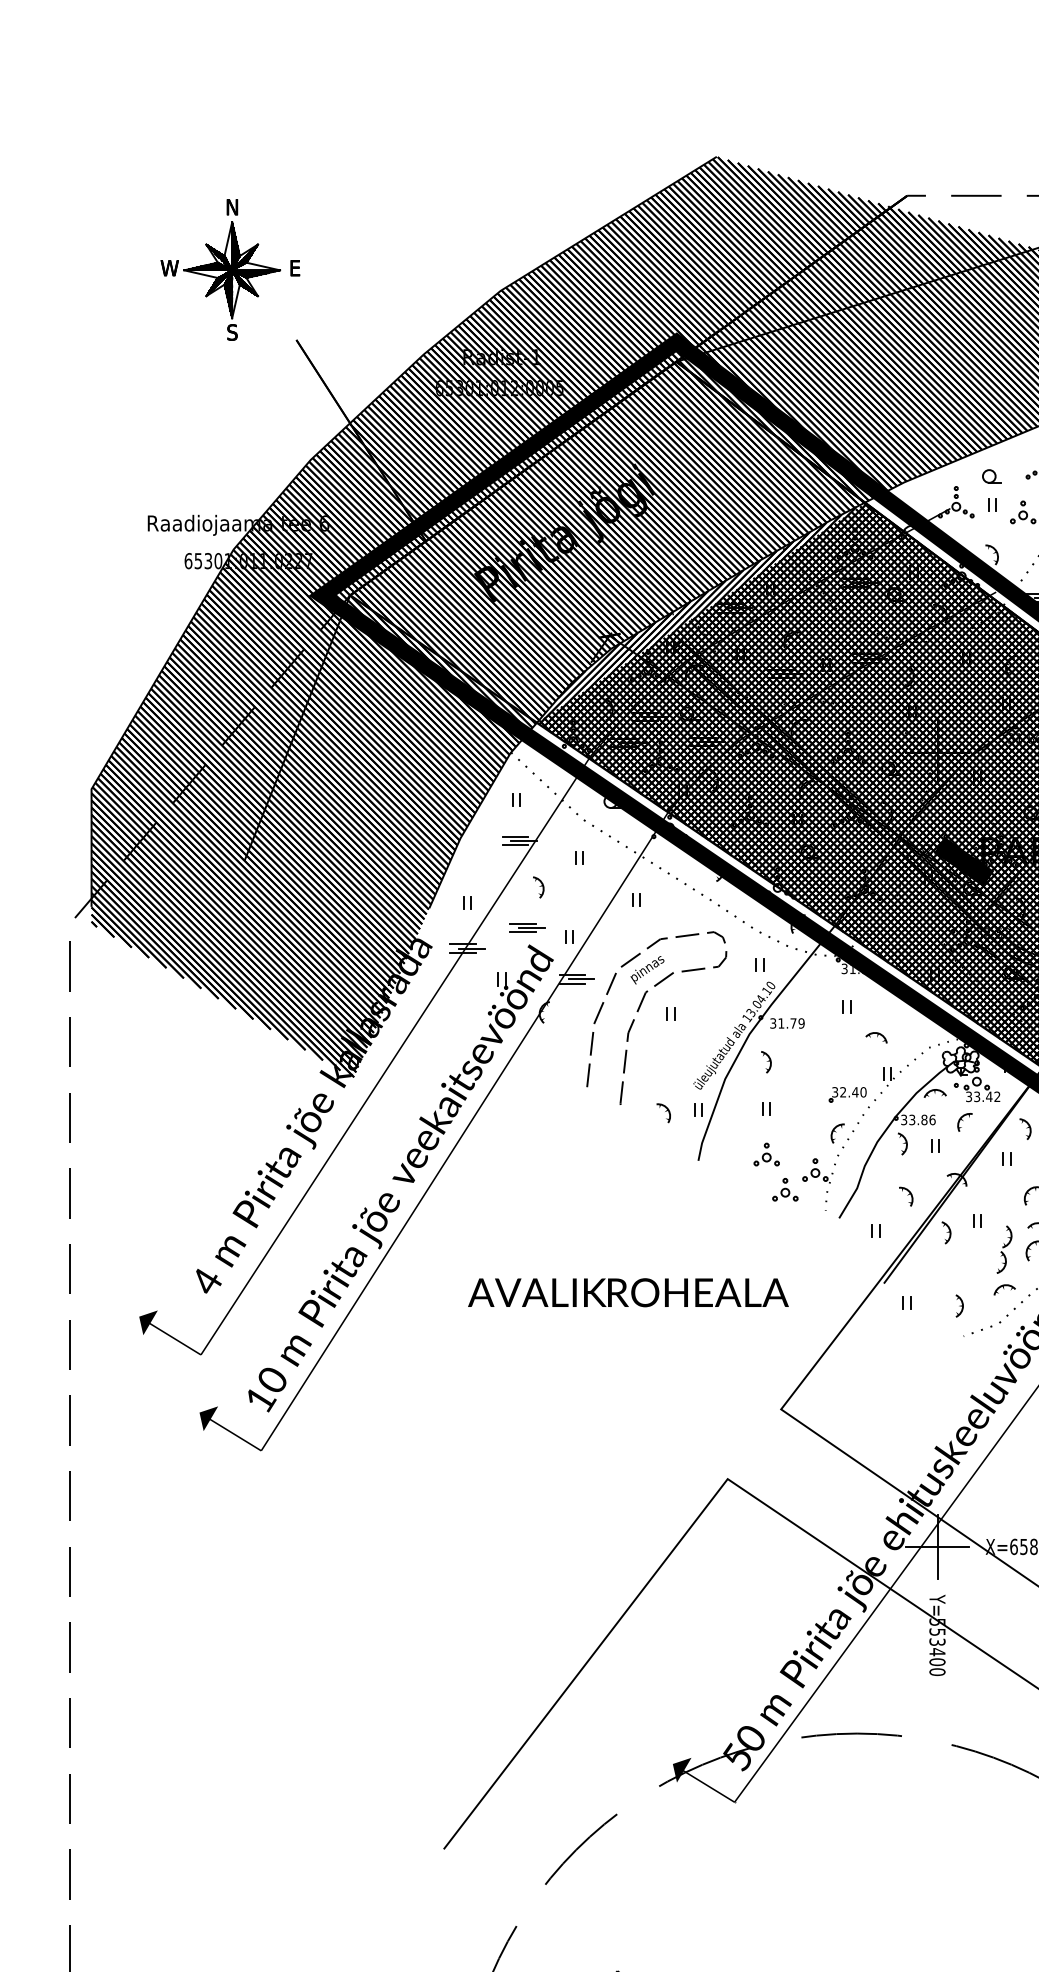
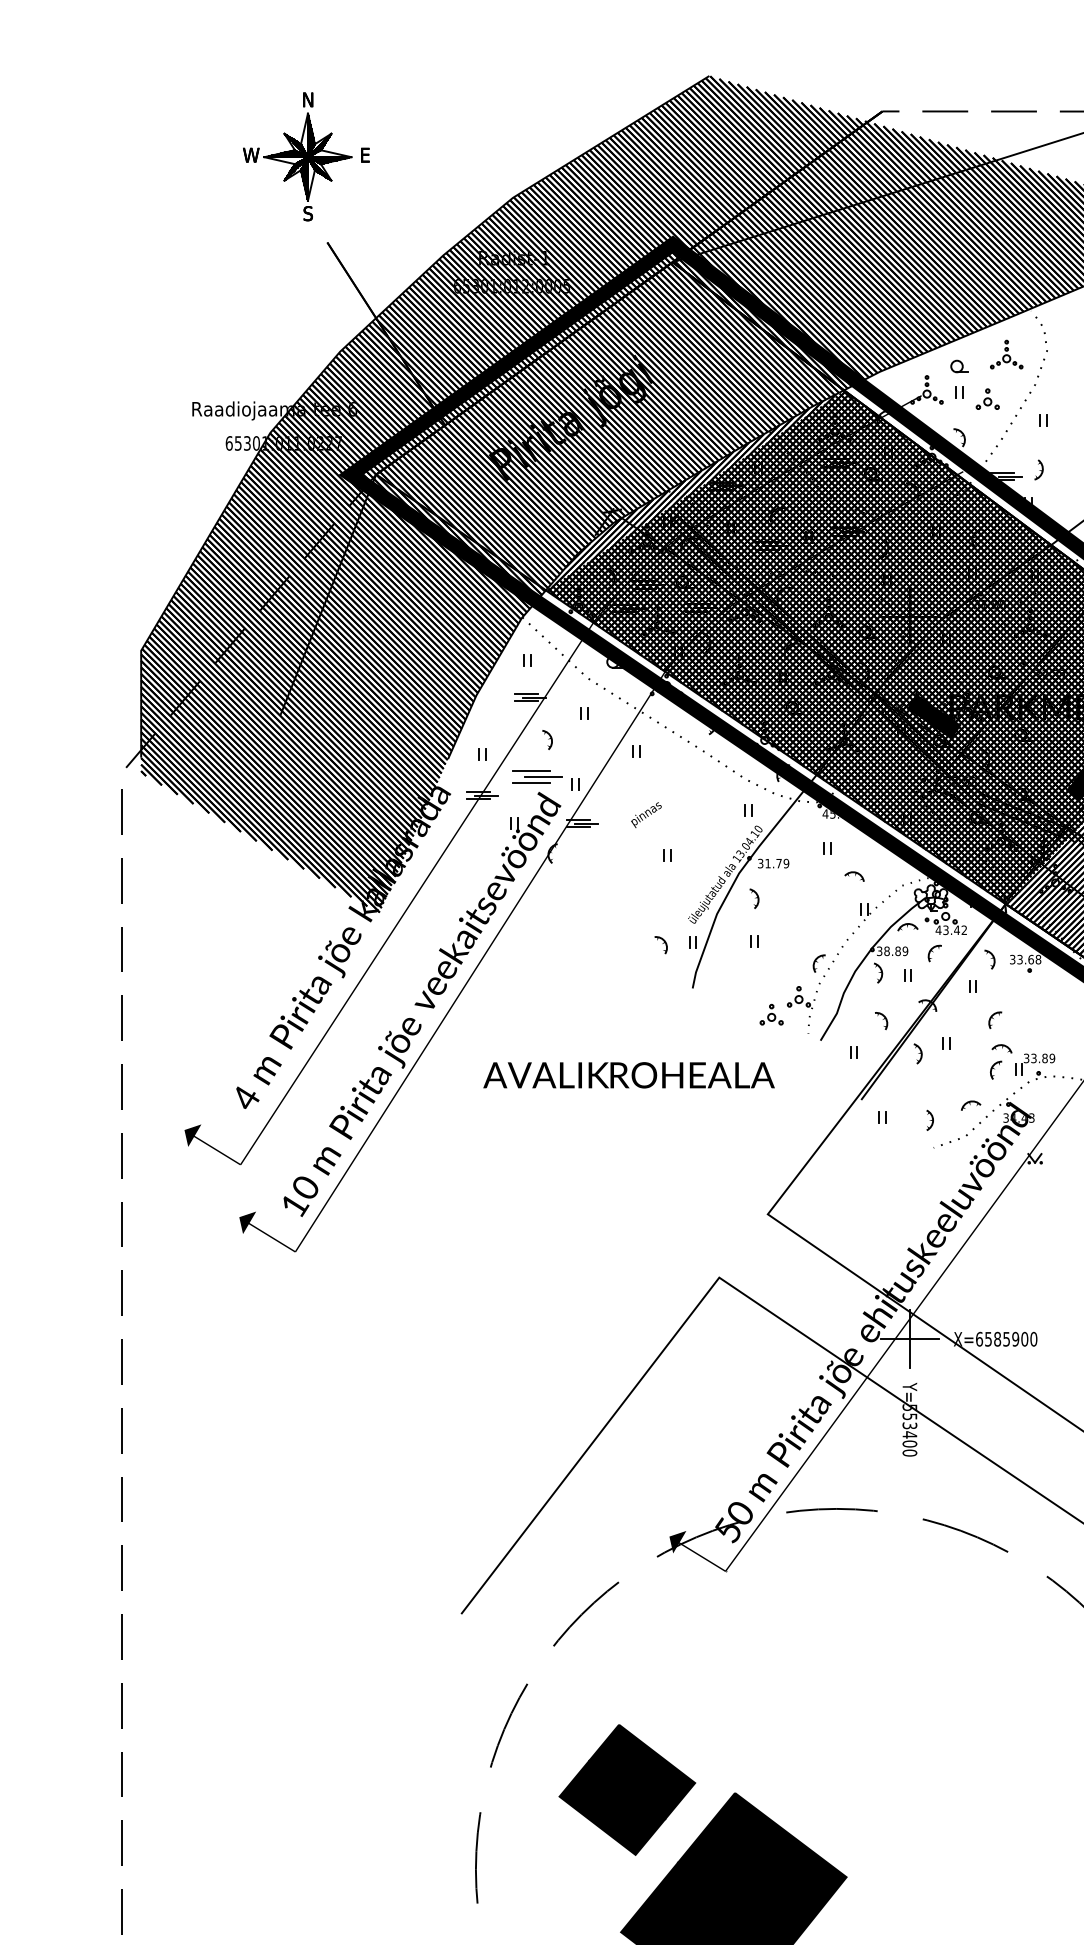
part: (230, 269) -> (306, 156), moved
part: (527, 927) -> (537, 776), size x1.6
text: (851, 968) -> (831, 813), 31.92 -> 45.01
curve: (638, 1012) -> (638, 853), removed
part: (847, 1094) -> (828, 928), removed
text: (968, 1097) -> (938, 930), 33.42 -> 43.42
text: (922, 1120) -> (896, 951), 33.86 -> 38.89
part: (766, 1154) -> (754, 982), removed
part: (1004, 1250) -> (970, 1069), removed
text: (627, 1292) -> (628, 1075), moved

